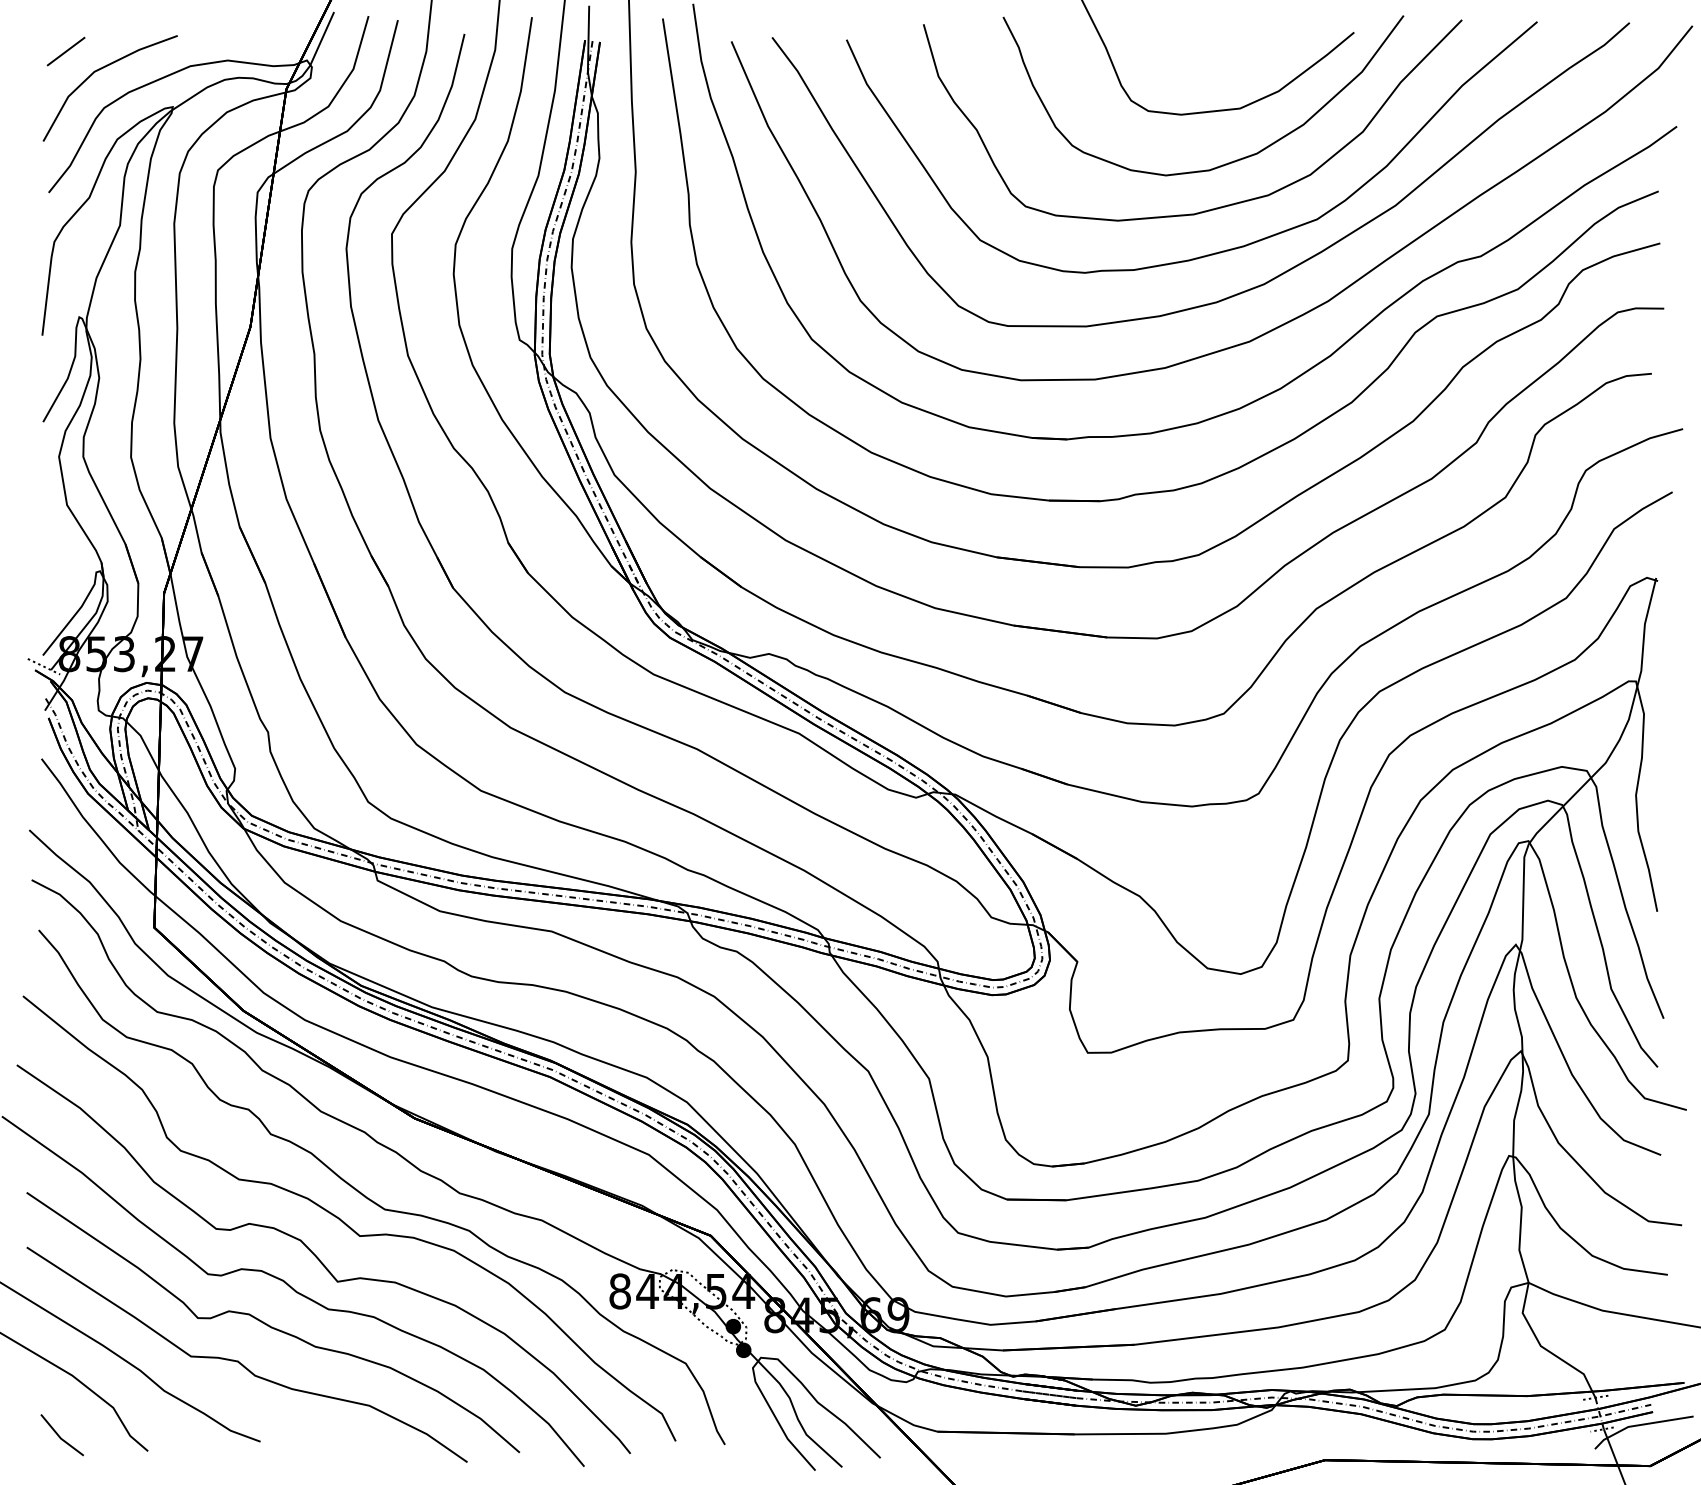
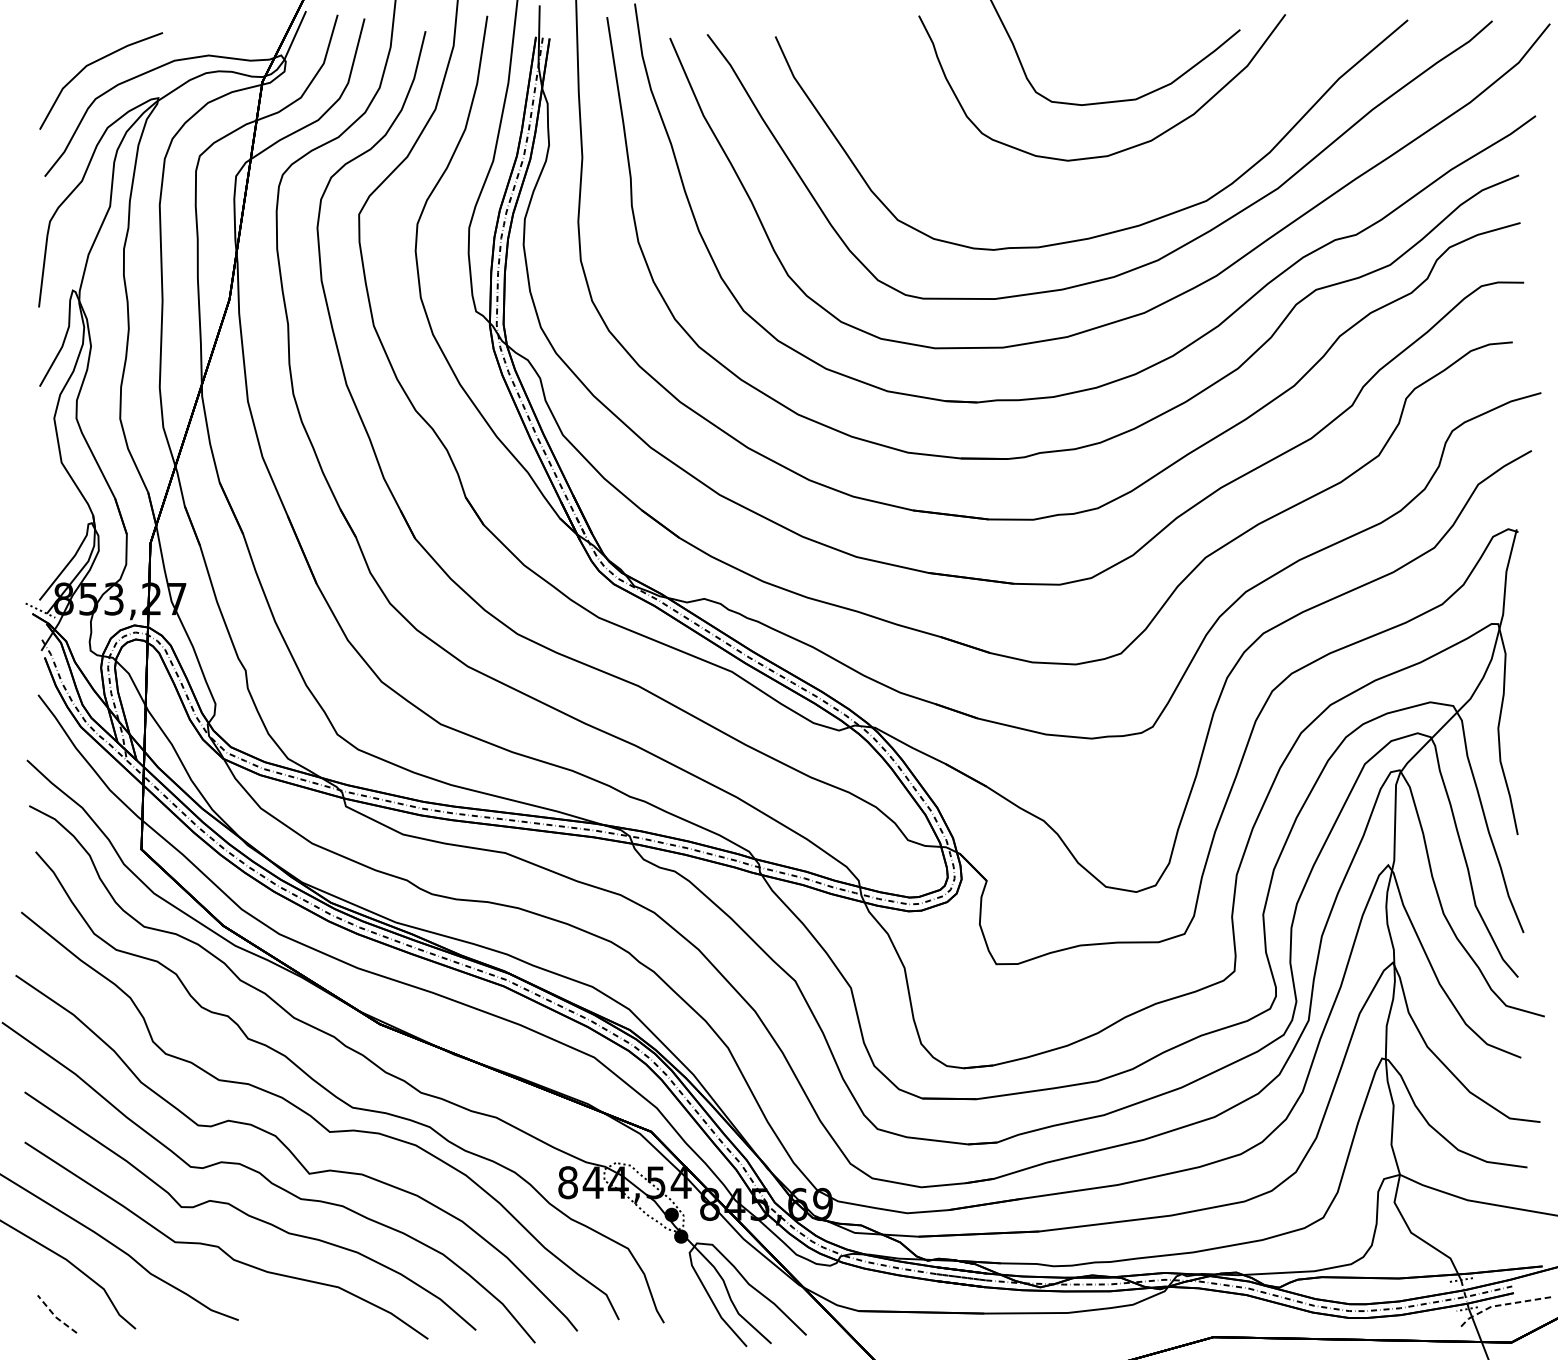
line: (65, 51) -> (60, 47), removed
curve: (1219, 206) -> (1116, 189), removed
line: (1639, 1425) -> (1501, 1305), solid -> dashed
line: (60, 1437) -> (55, 1316), solid -> dashed

